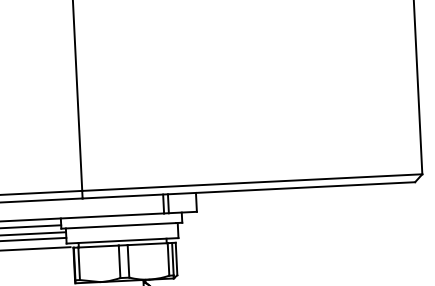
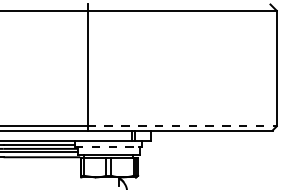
line: (252, 182) -> (182, 126), solid -> dashed
line: (117, 225) -> (106, 146), solid -> dashed

